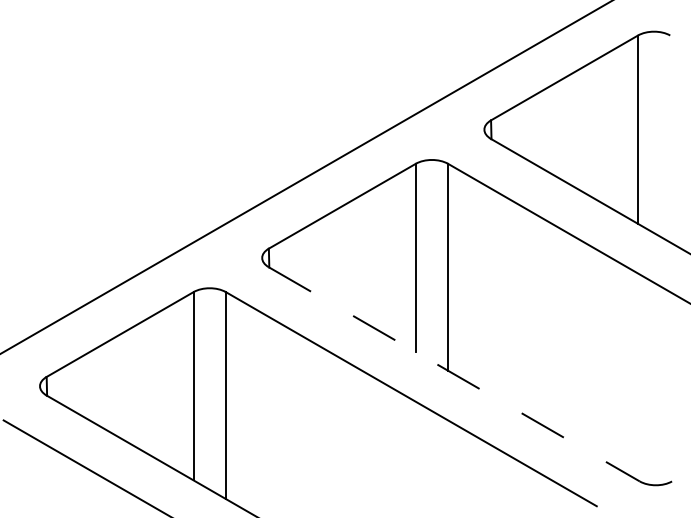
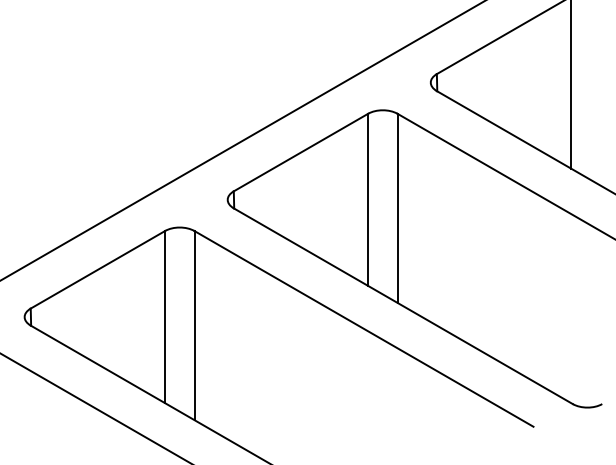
line: (454, 374) -> (403, 306), dashed -> solid

